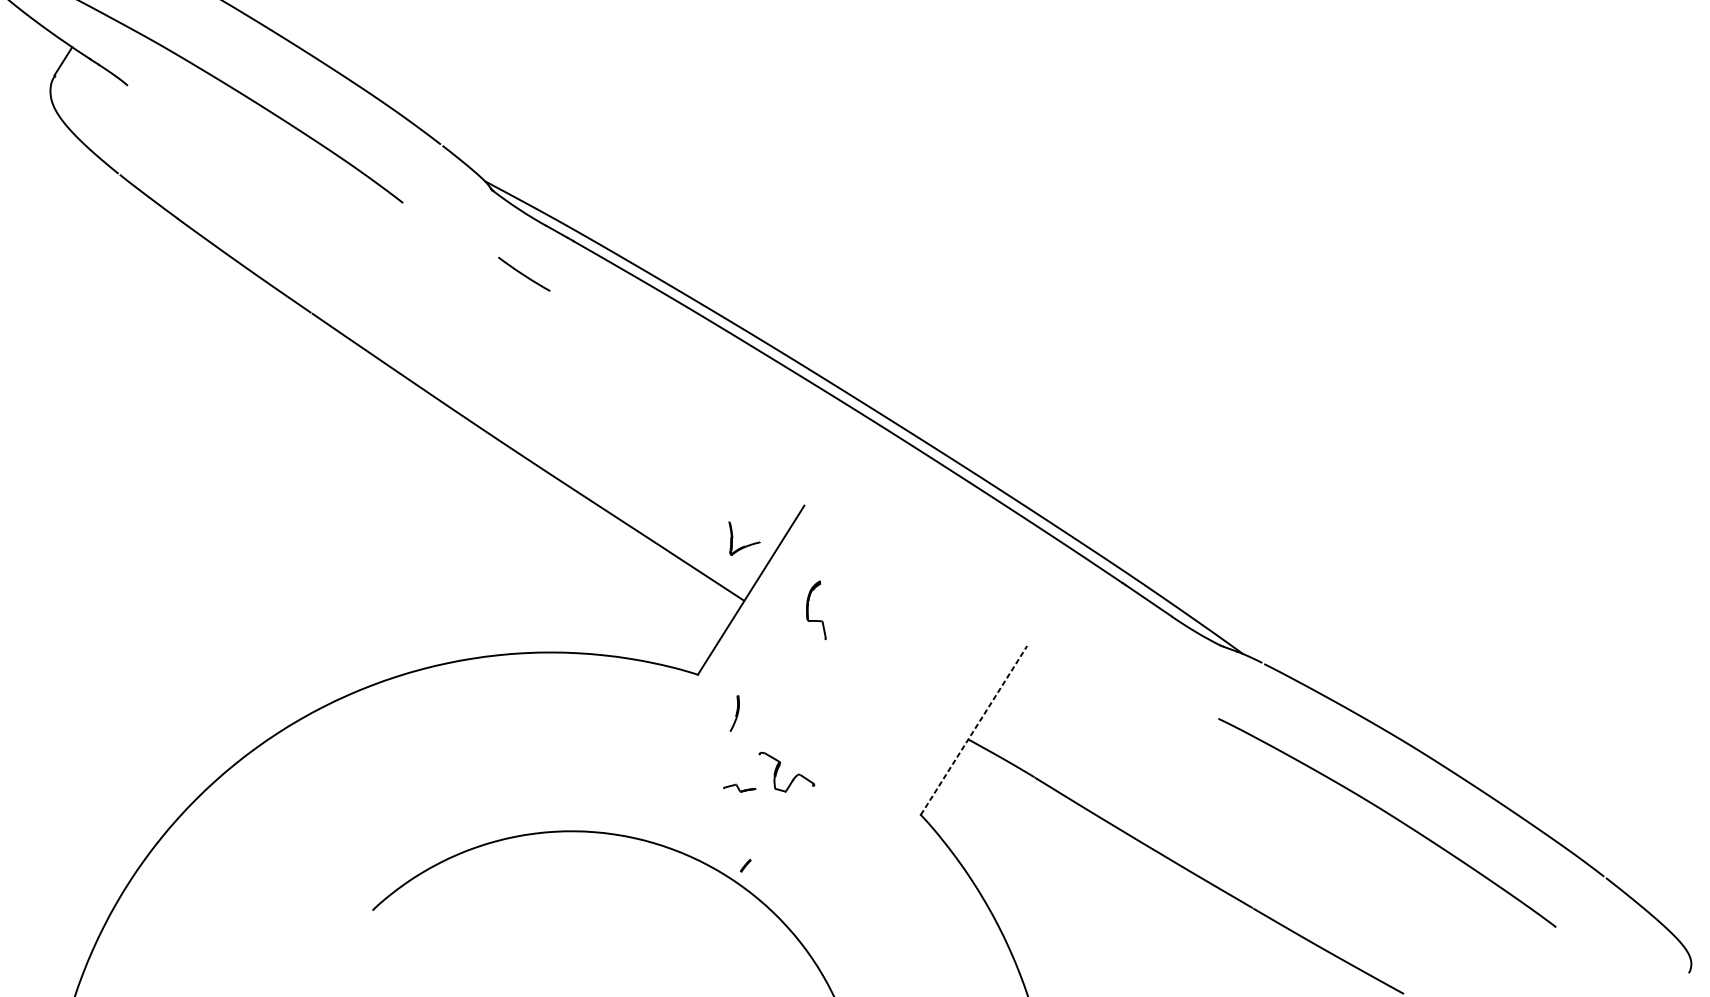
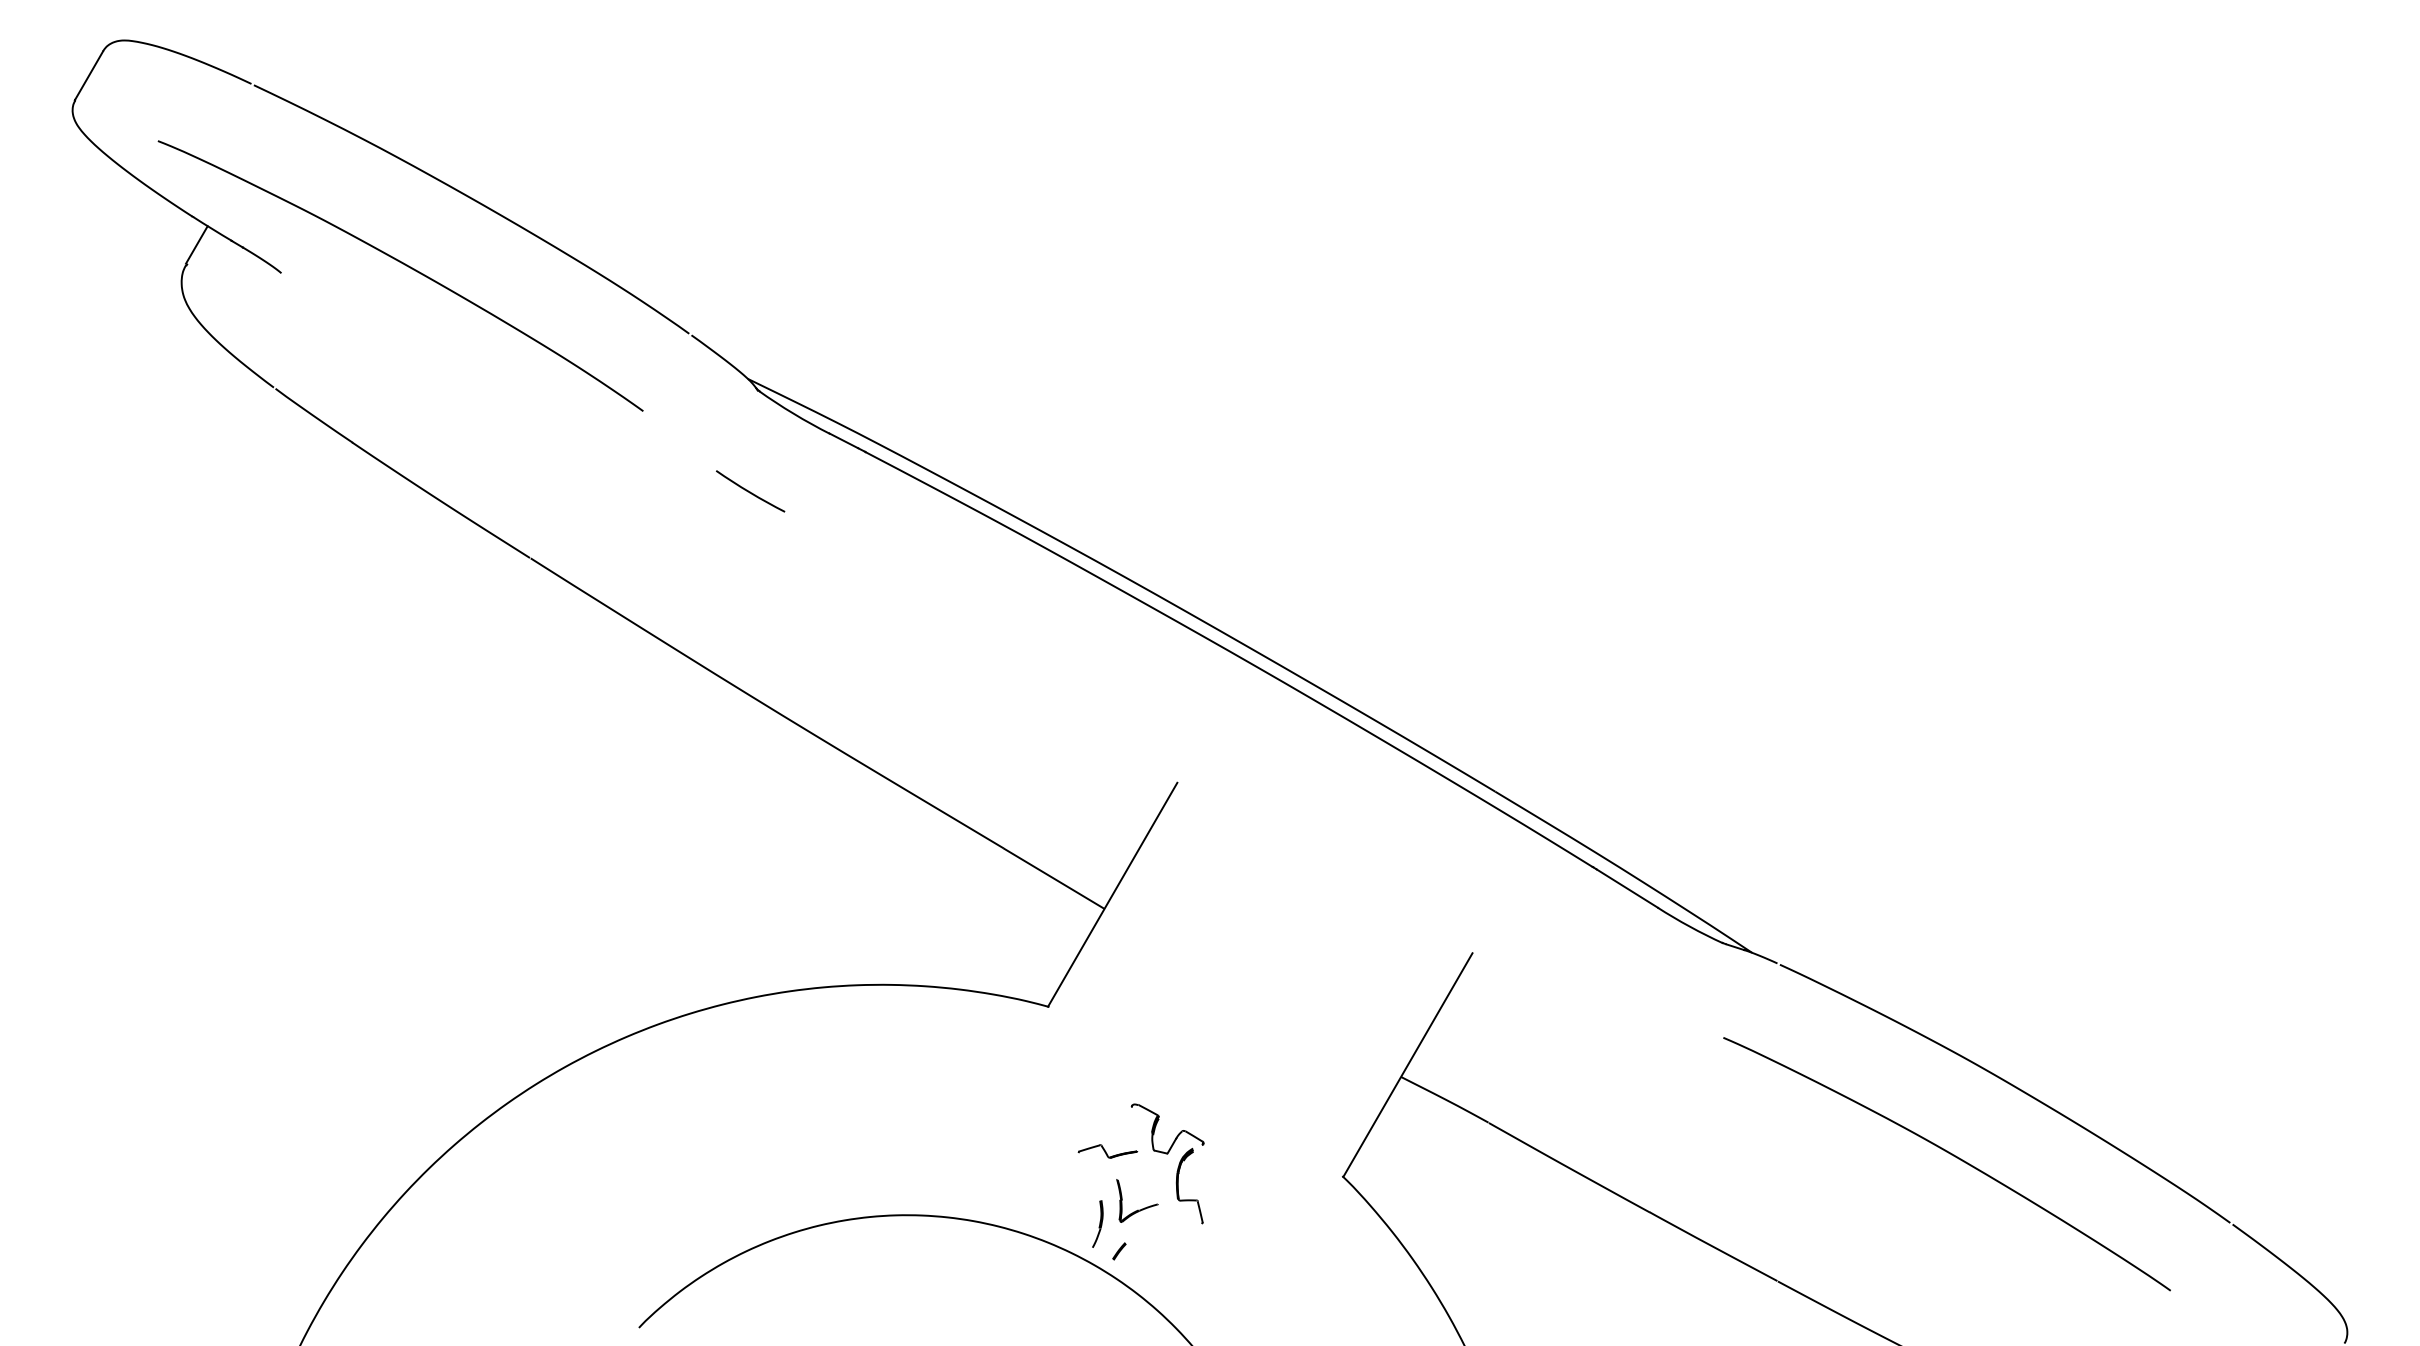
arc: (524, 274) -> (750, 491), moved
part: (744, 545) -> (1137, 1209), moved
part: (808, 609) -> (1178, 1185), moved
part: (734, 713) -> (1097, 1223), moved
line: (974, 730) -> (1408, 1064), dashed -> solid
part: (739, 788) -> (1107, 1151), size x1.43

